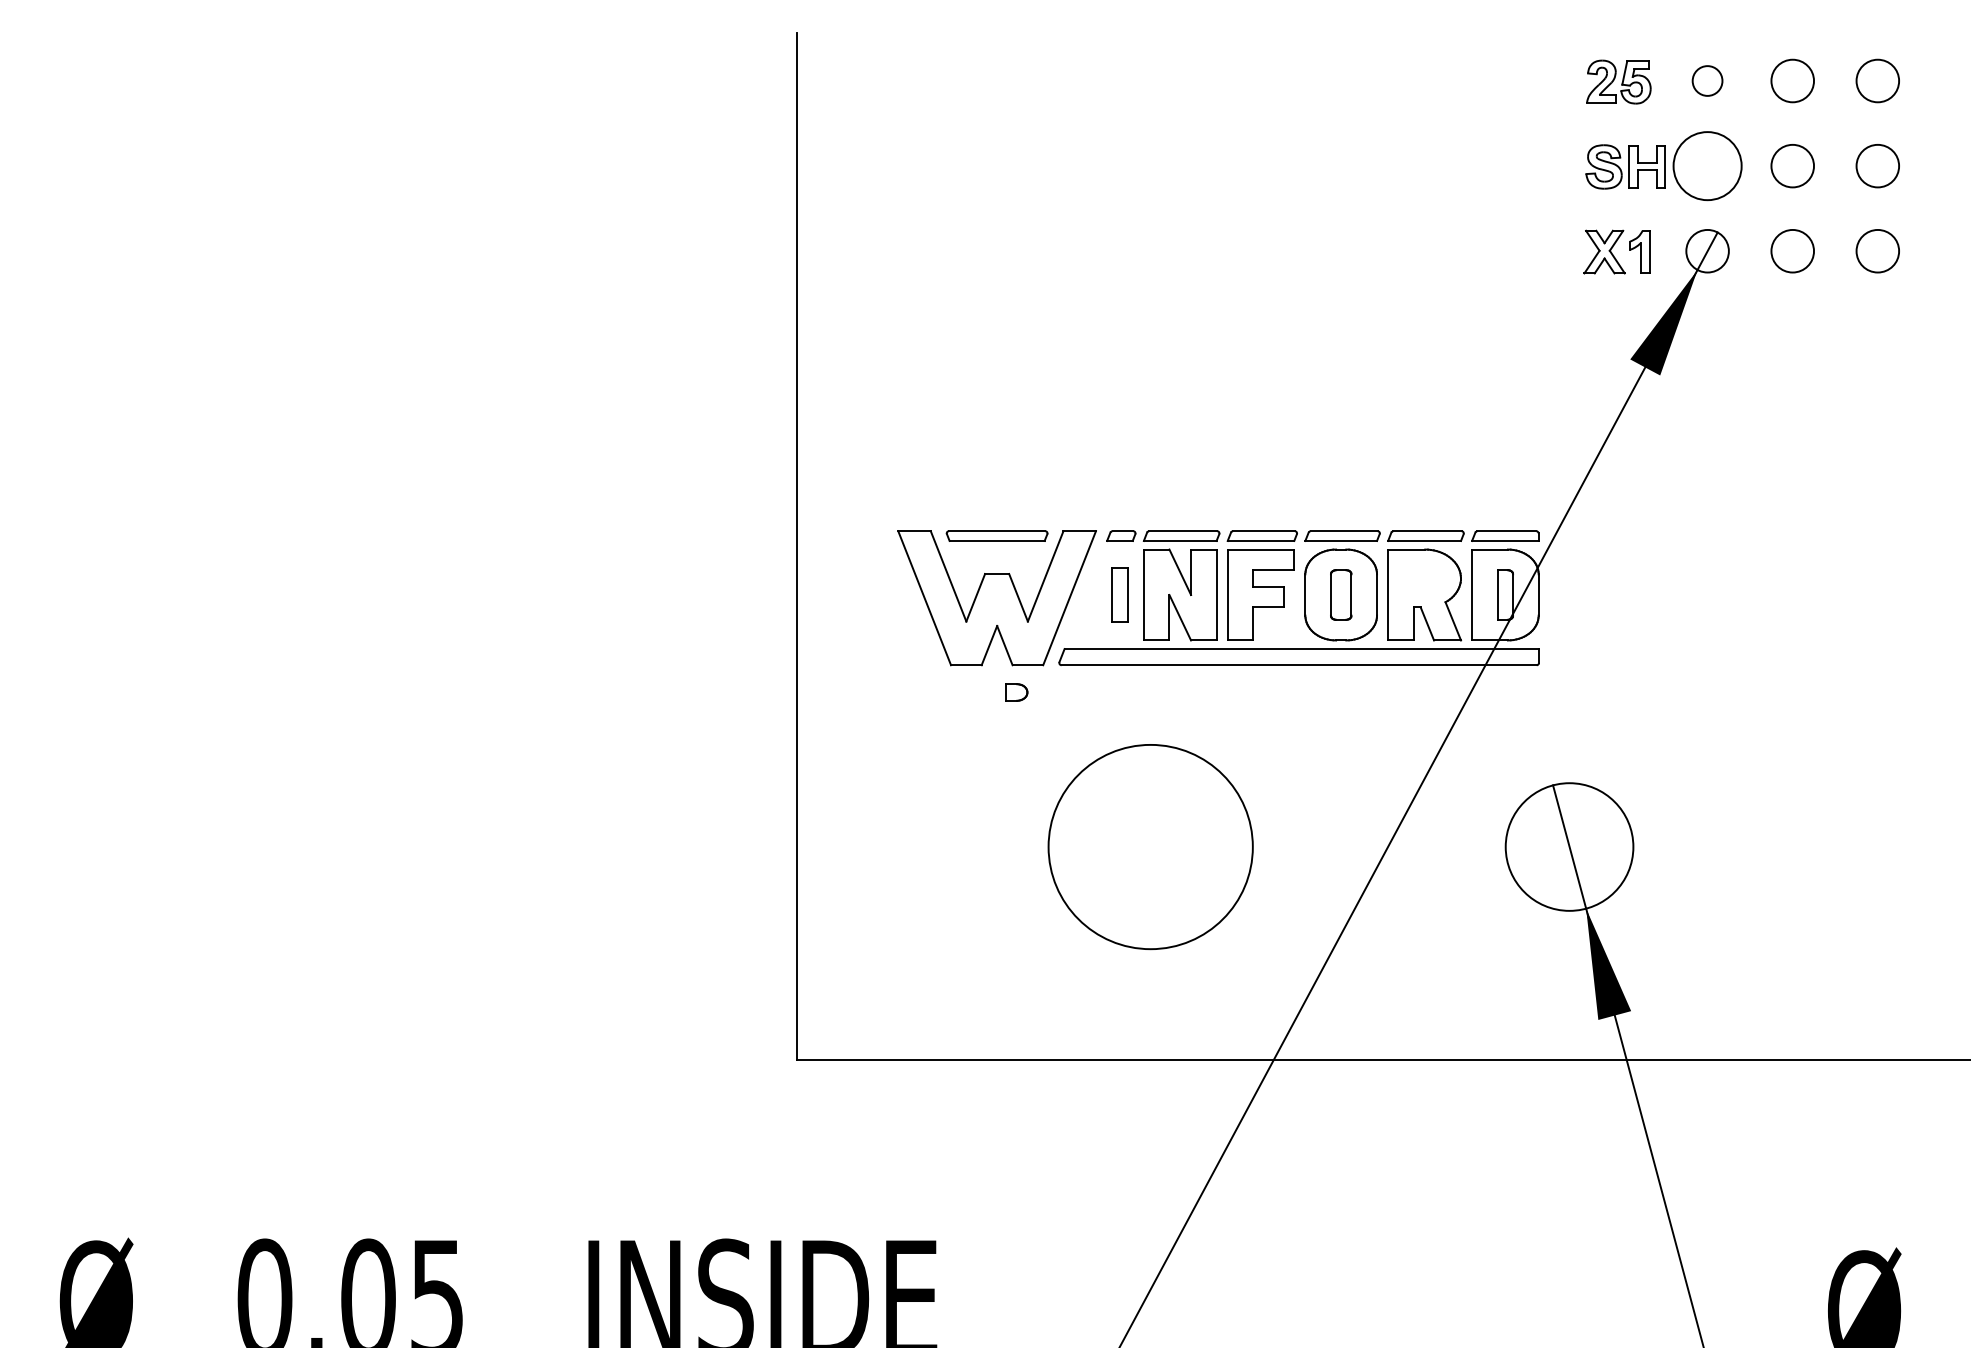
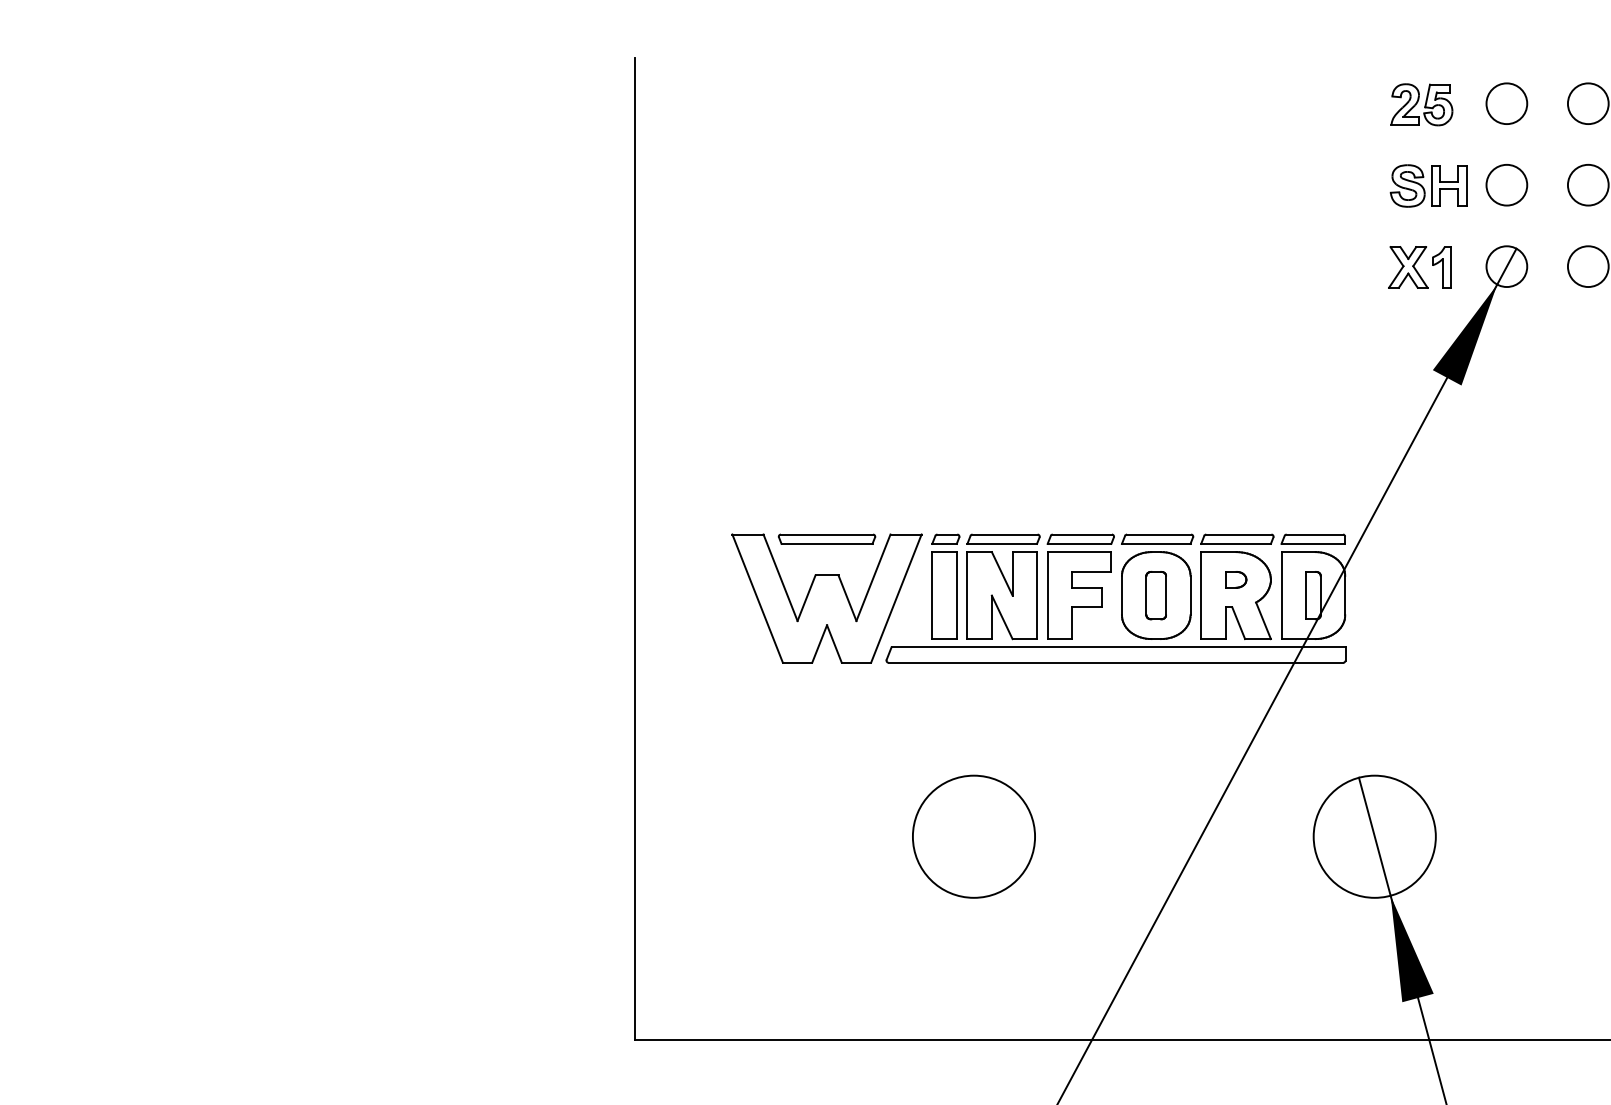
circle: (1707, 80) -> (1506, 103), size x1.43
circle: (1707, 165) -> (1506, 184), size x0.62
part: (1119, 594) -> (944, 595), size x1.67
part: (1016, 692) -> (1235, 579), moved
circle: (1150, 846) -> (973, 836), size x0.62

